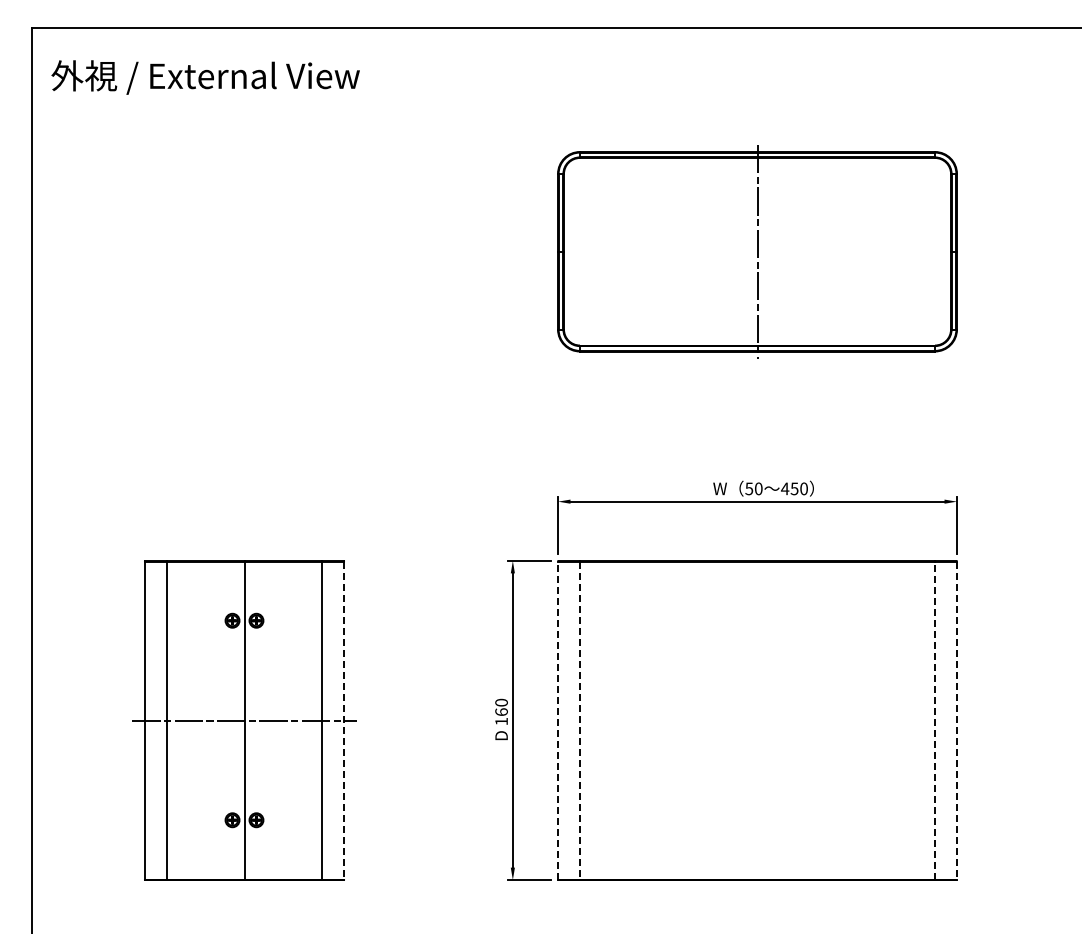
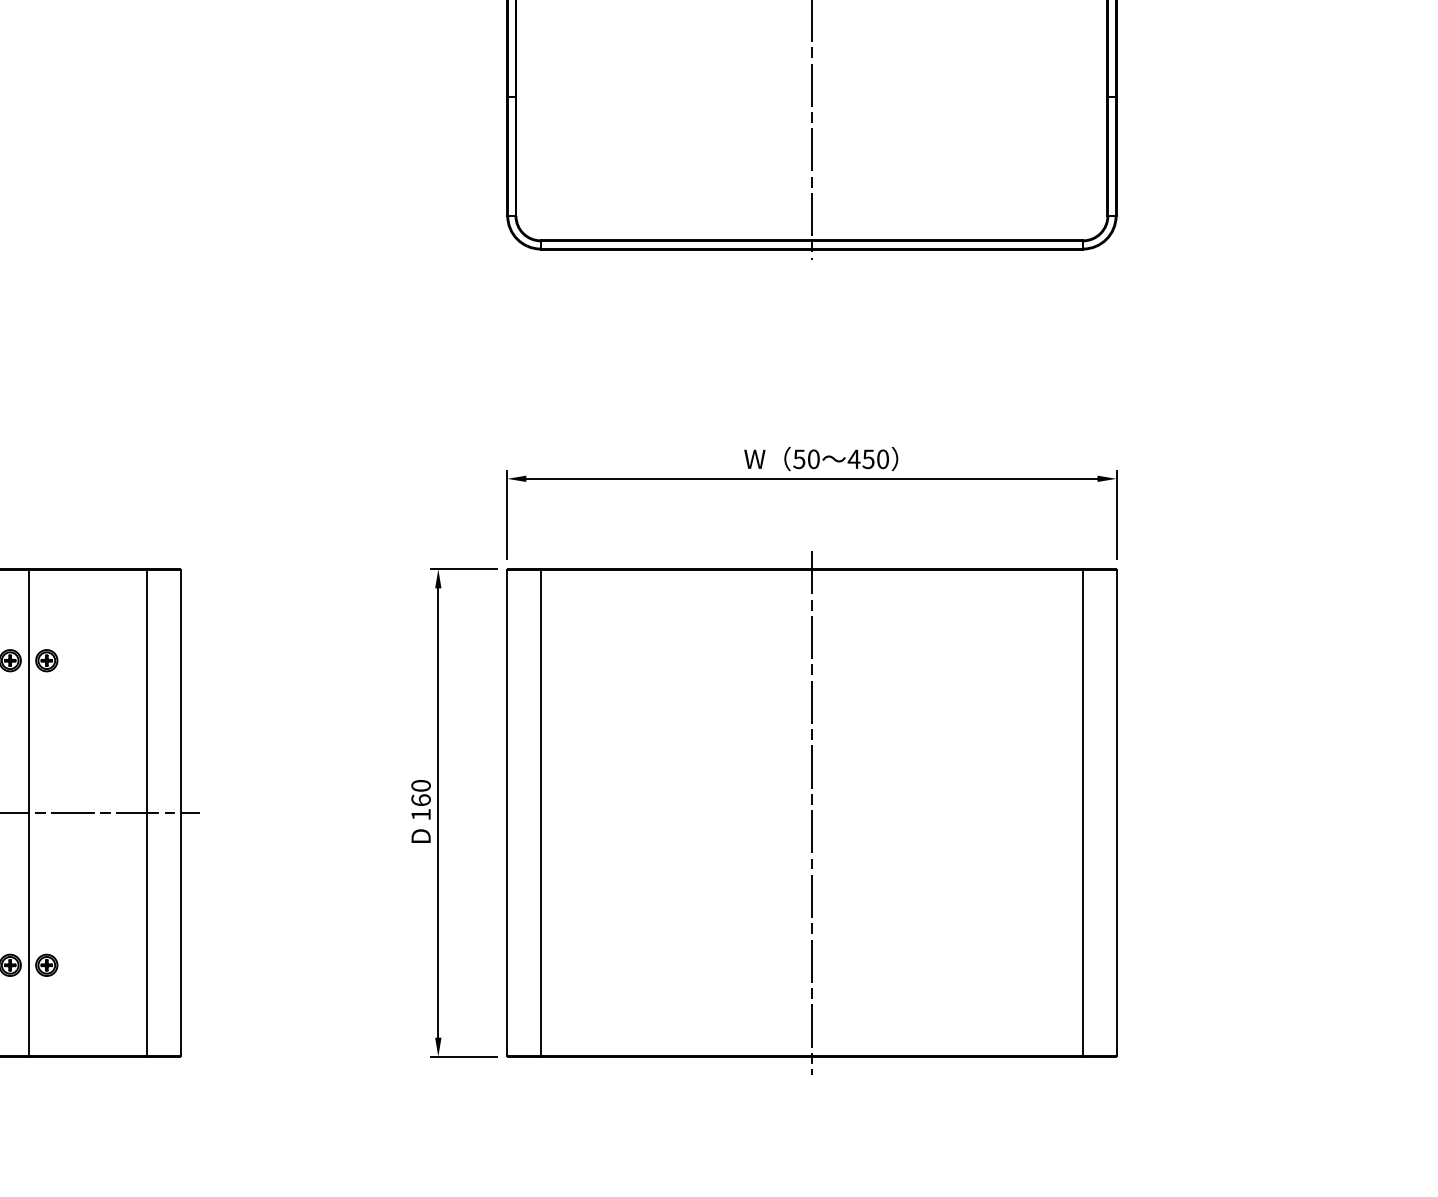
line: (344, 720) -> (181, 813), dashed -> solid
line: (558, 720) -> (508, 813), dashed -> solid
line: (579, 720) -> (540, 813), dashed -> solid
line: (757, 720) -> (811, 813), added
line: (935, 720) -> (1083, 813), dashed -> solid
line: (957, 720) -> (1117, 813), dashed -> solid

